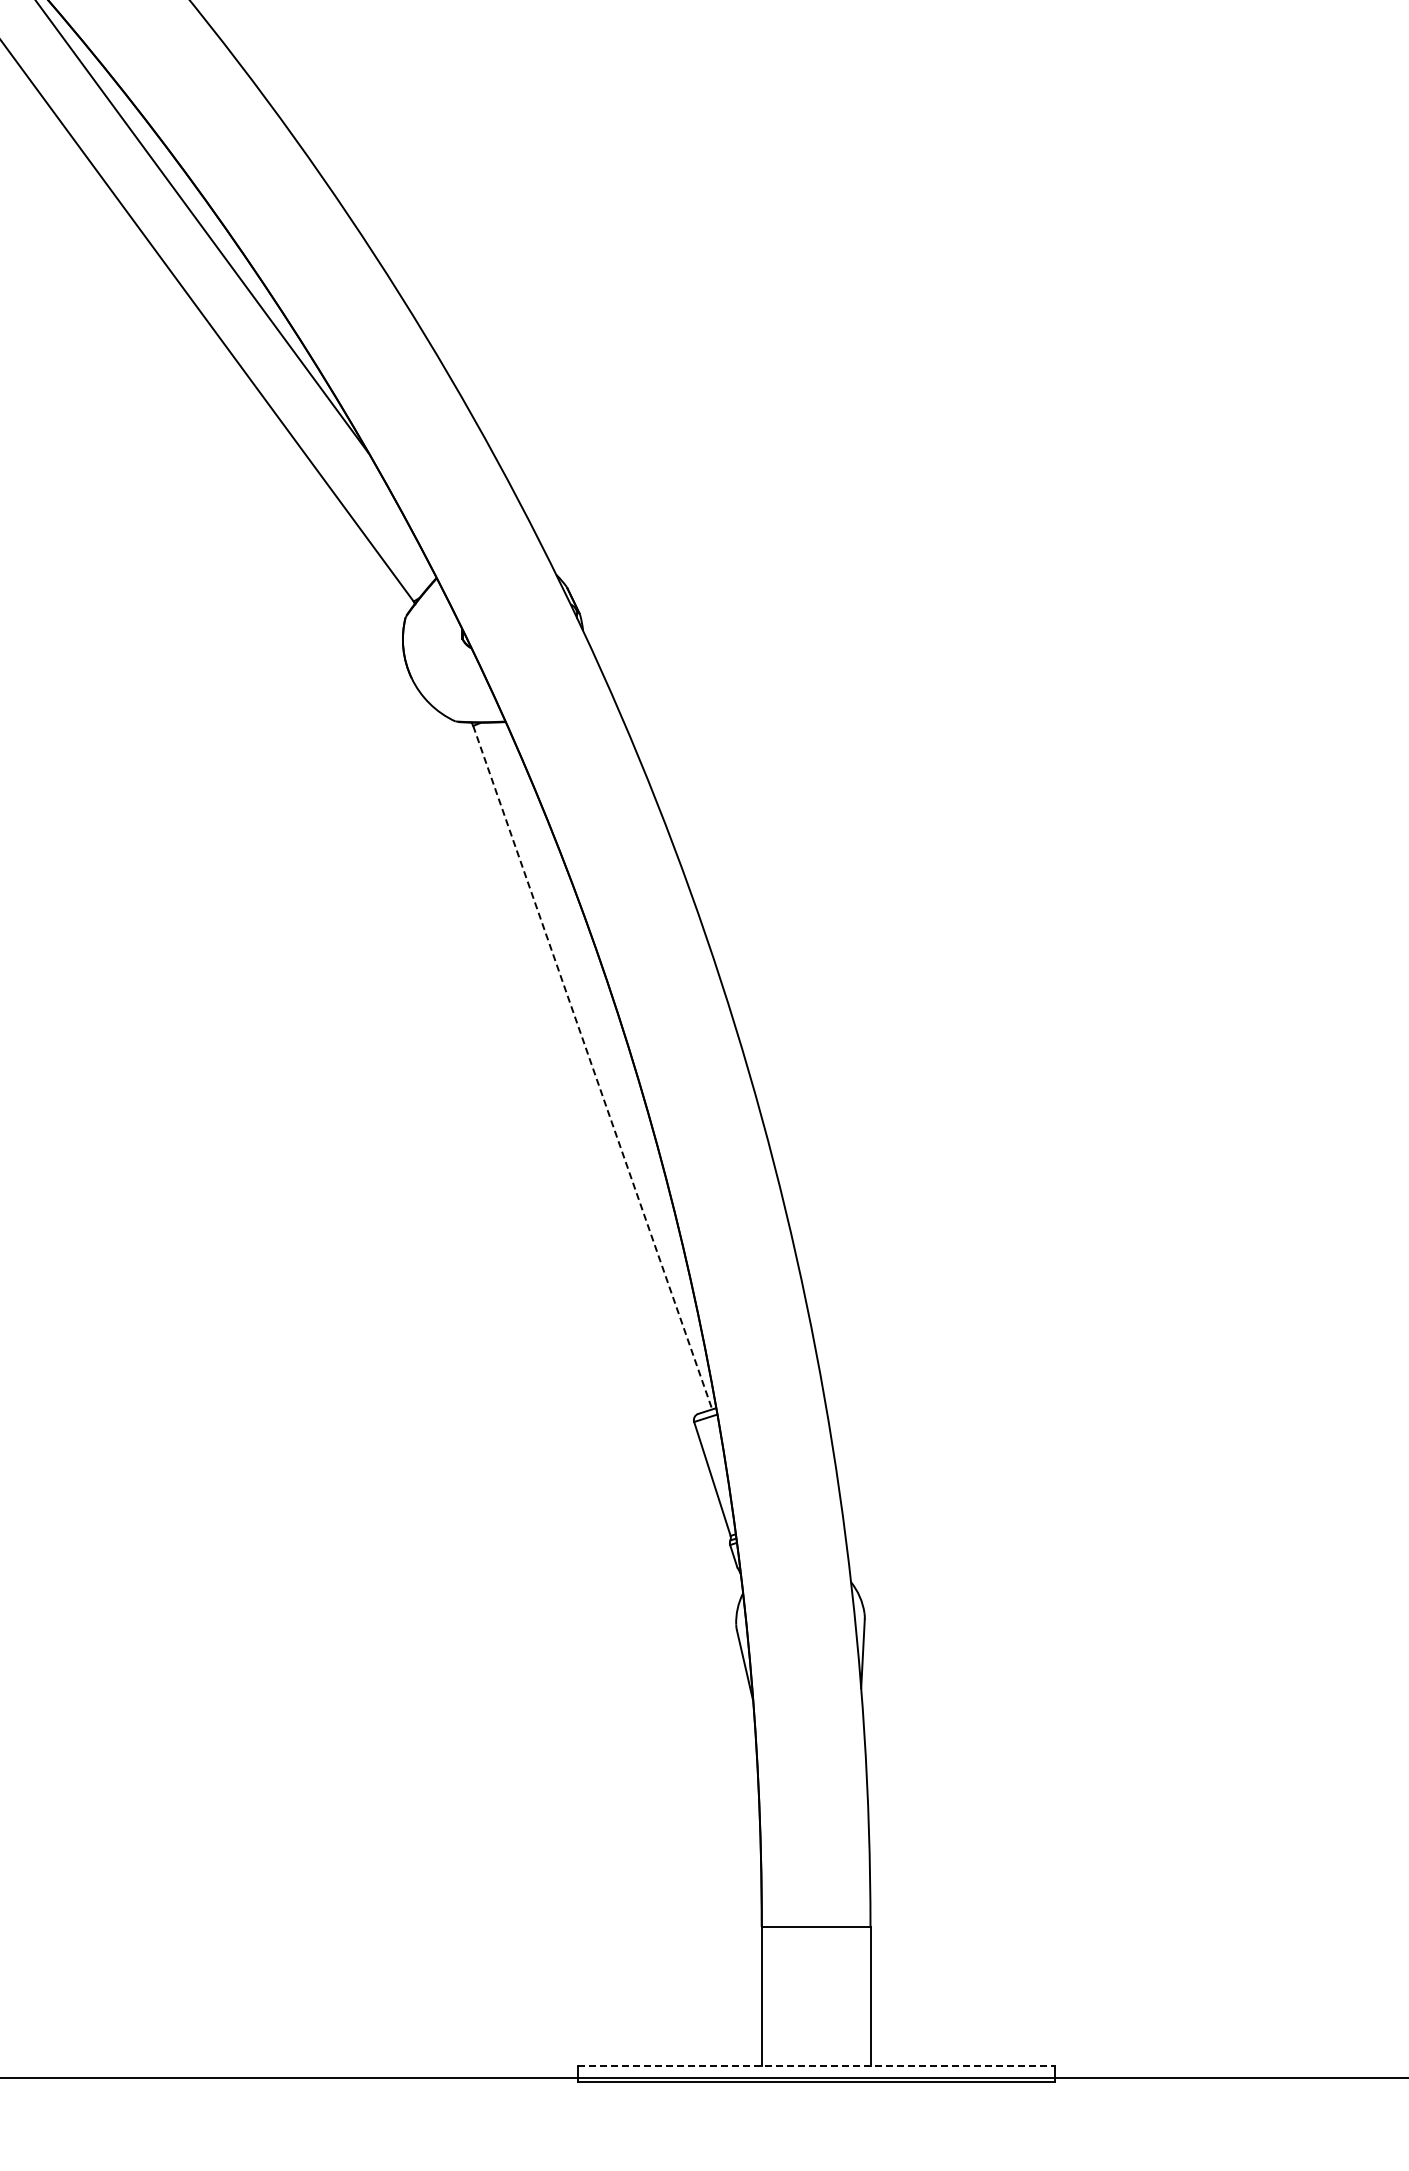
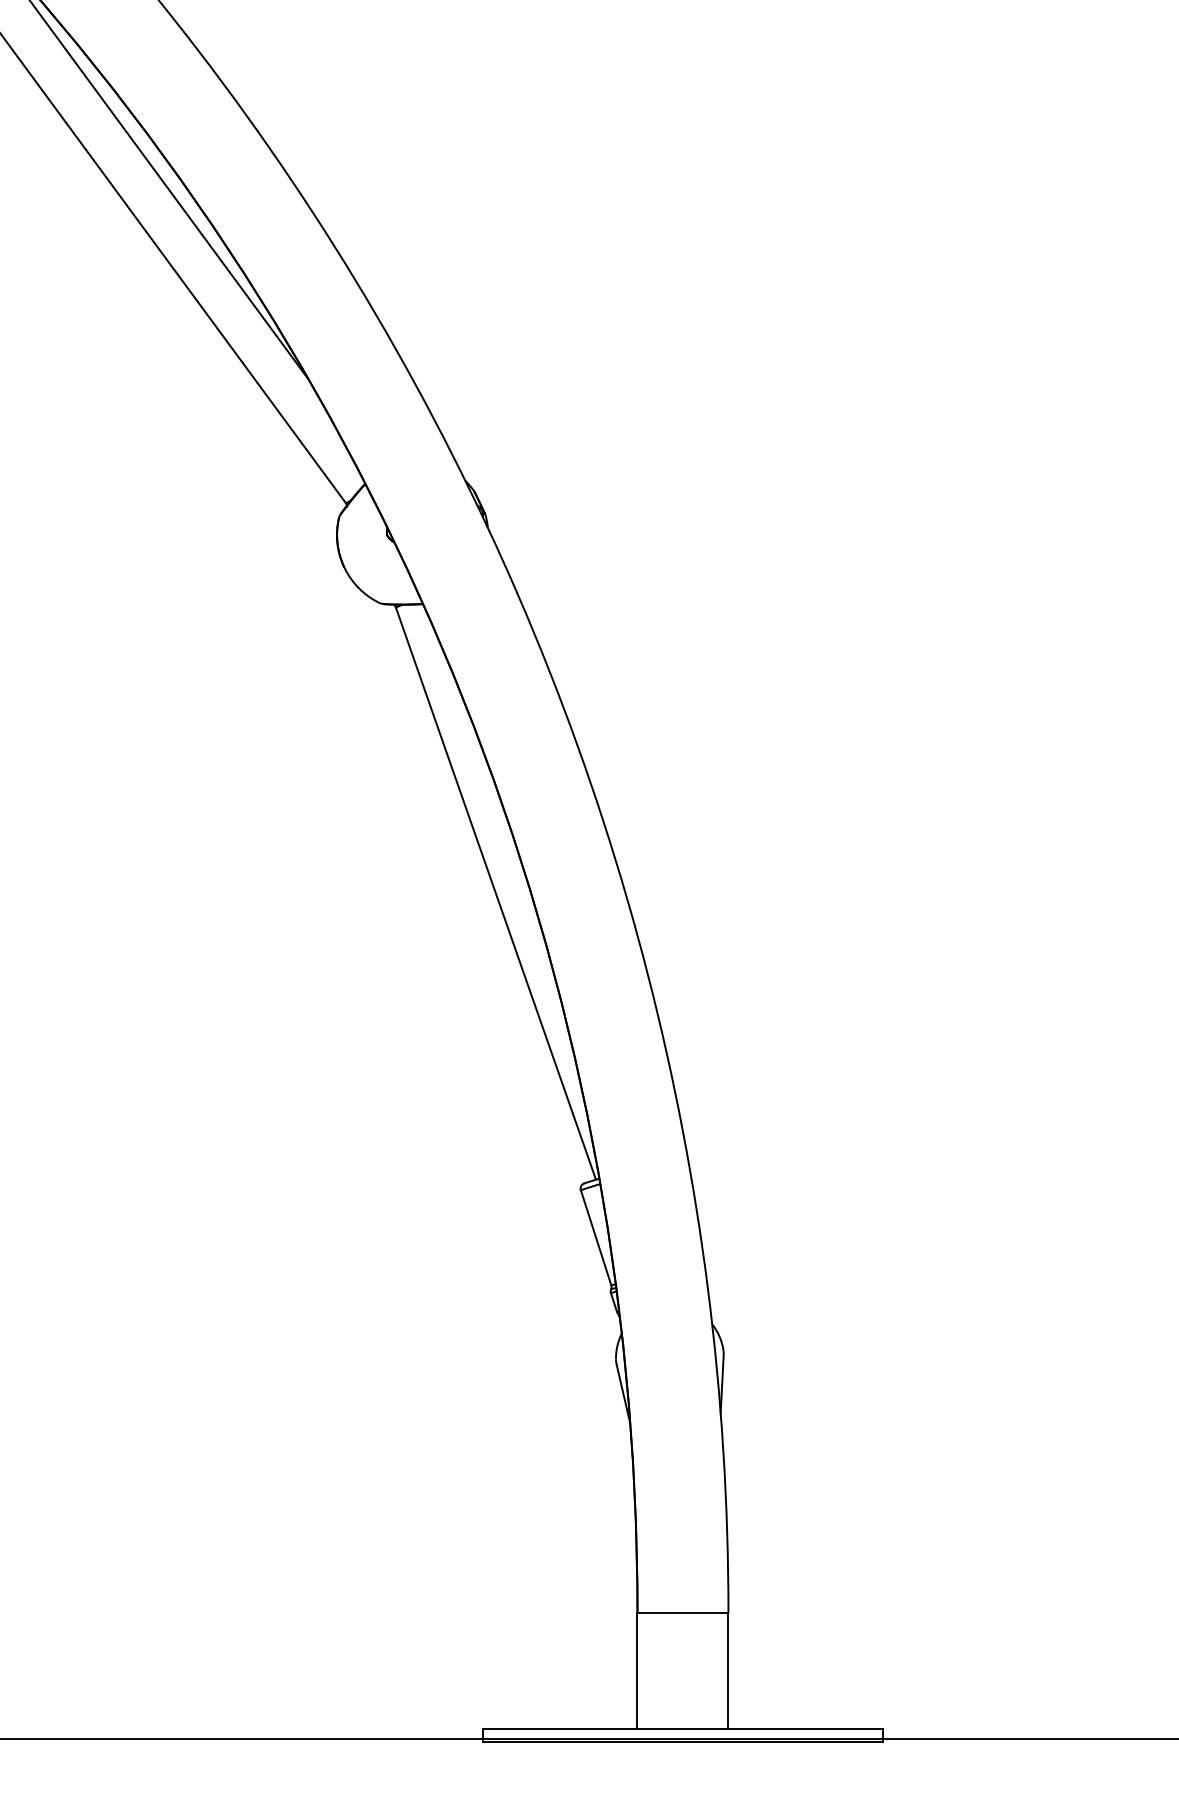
line: (592, 1068) -> (495, 894), dashed -> solid
line: (816, 2065) -> (683, 1728), dashed -> solid

